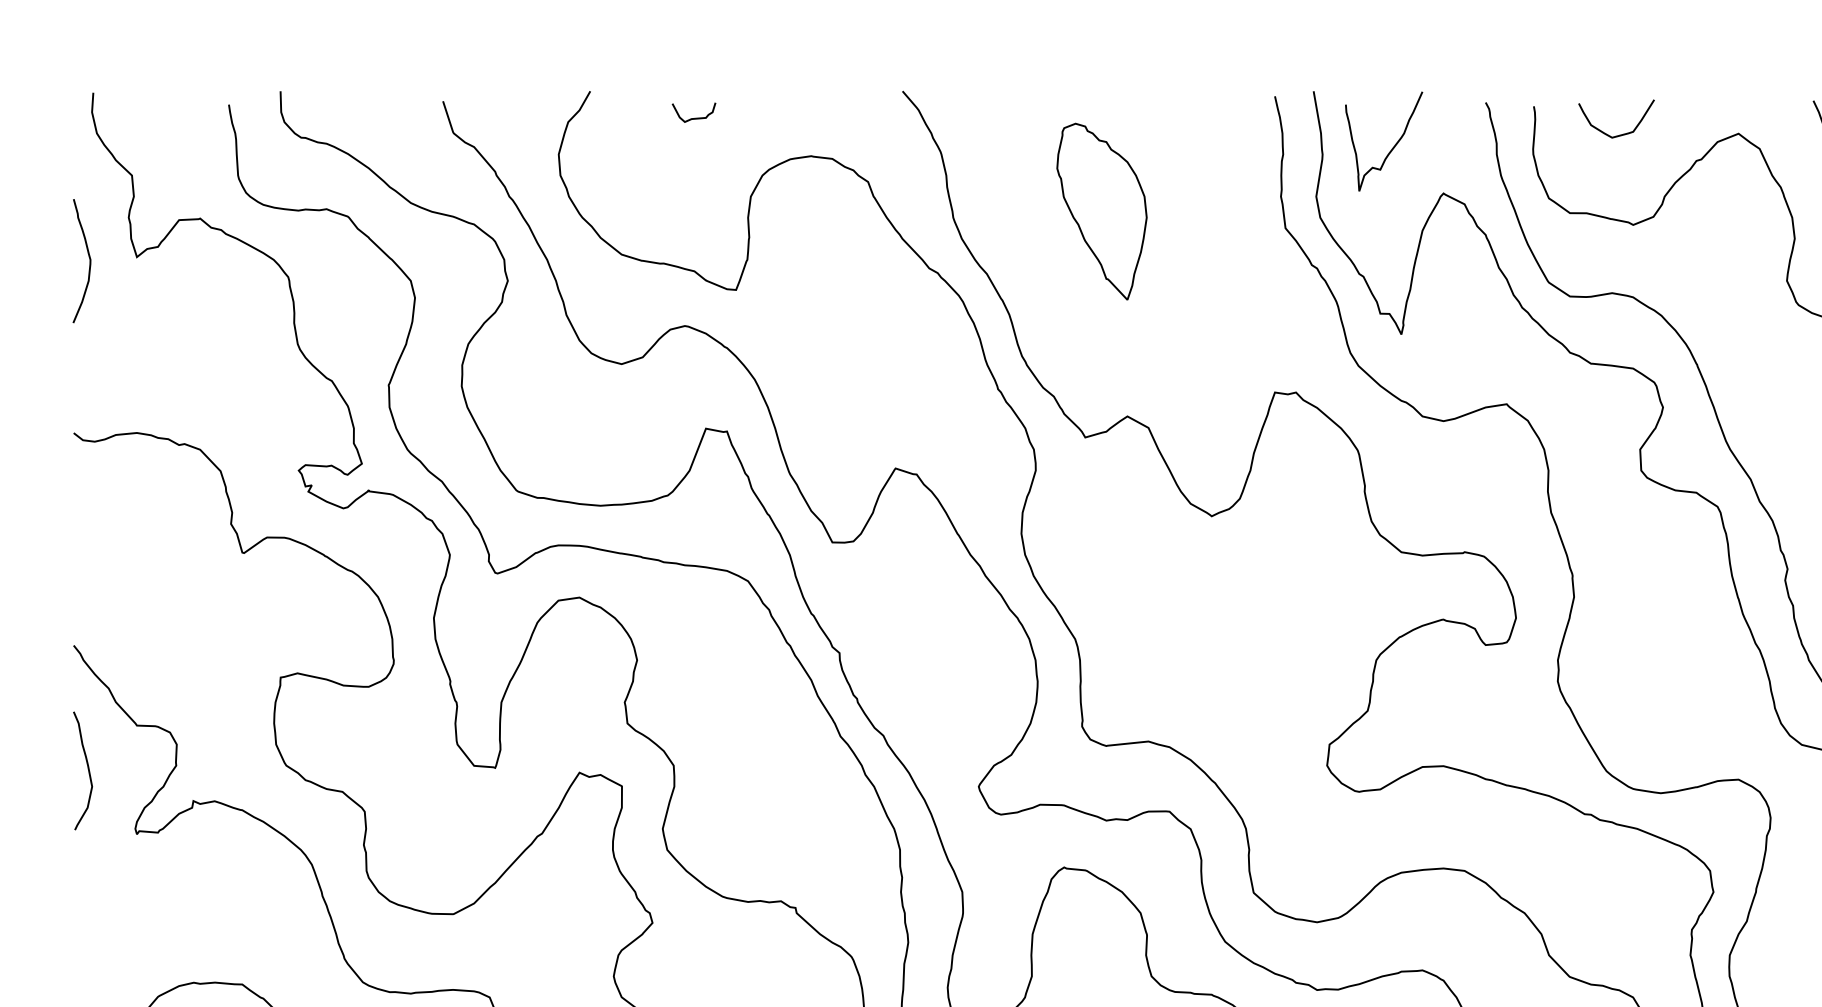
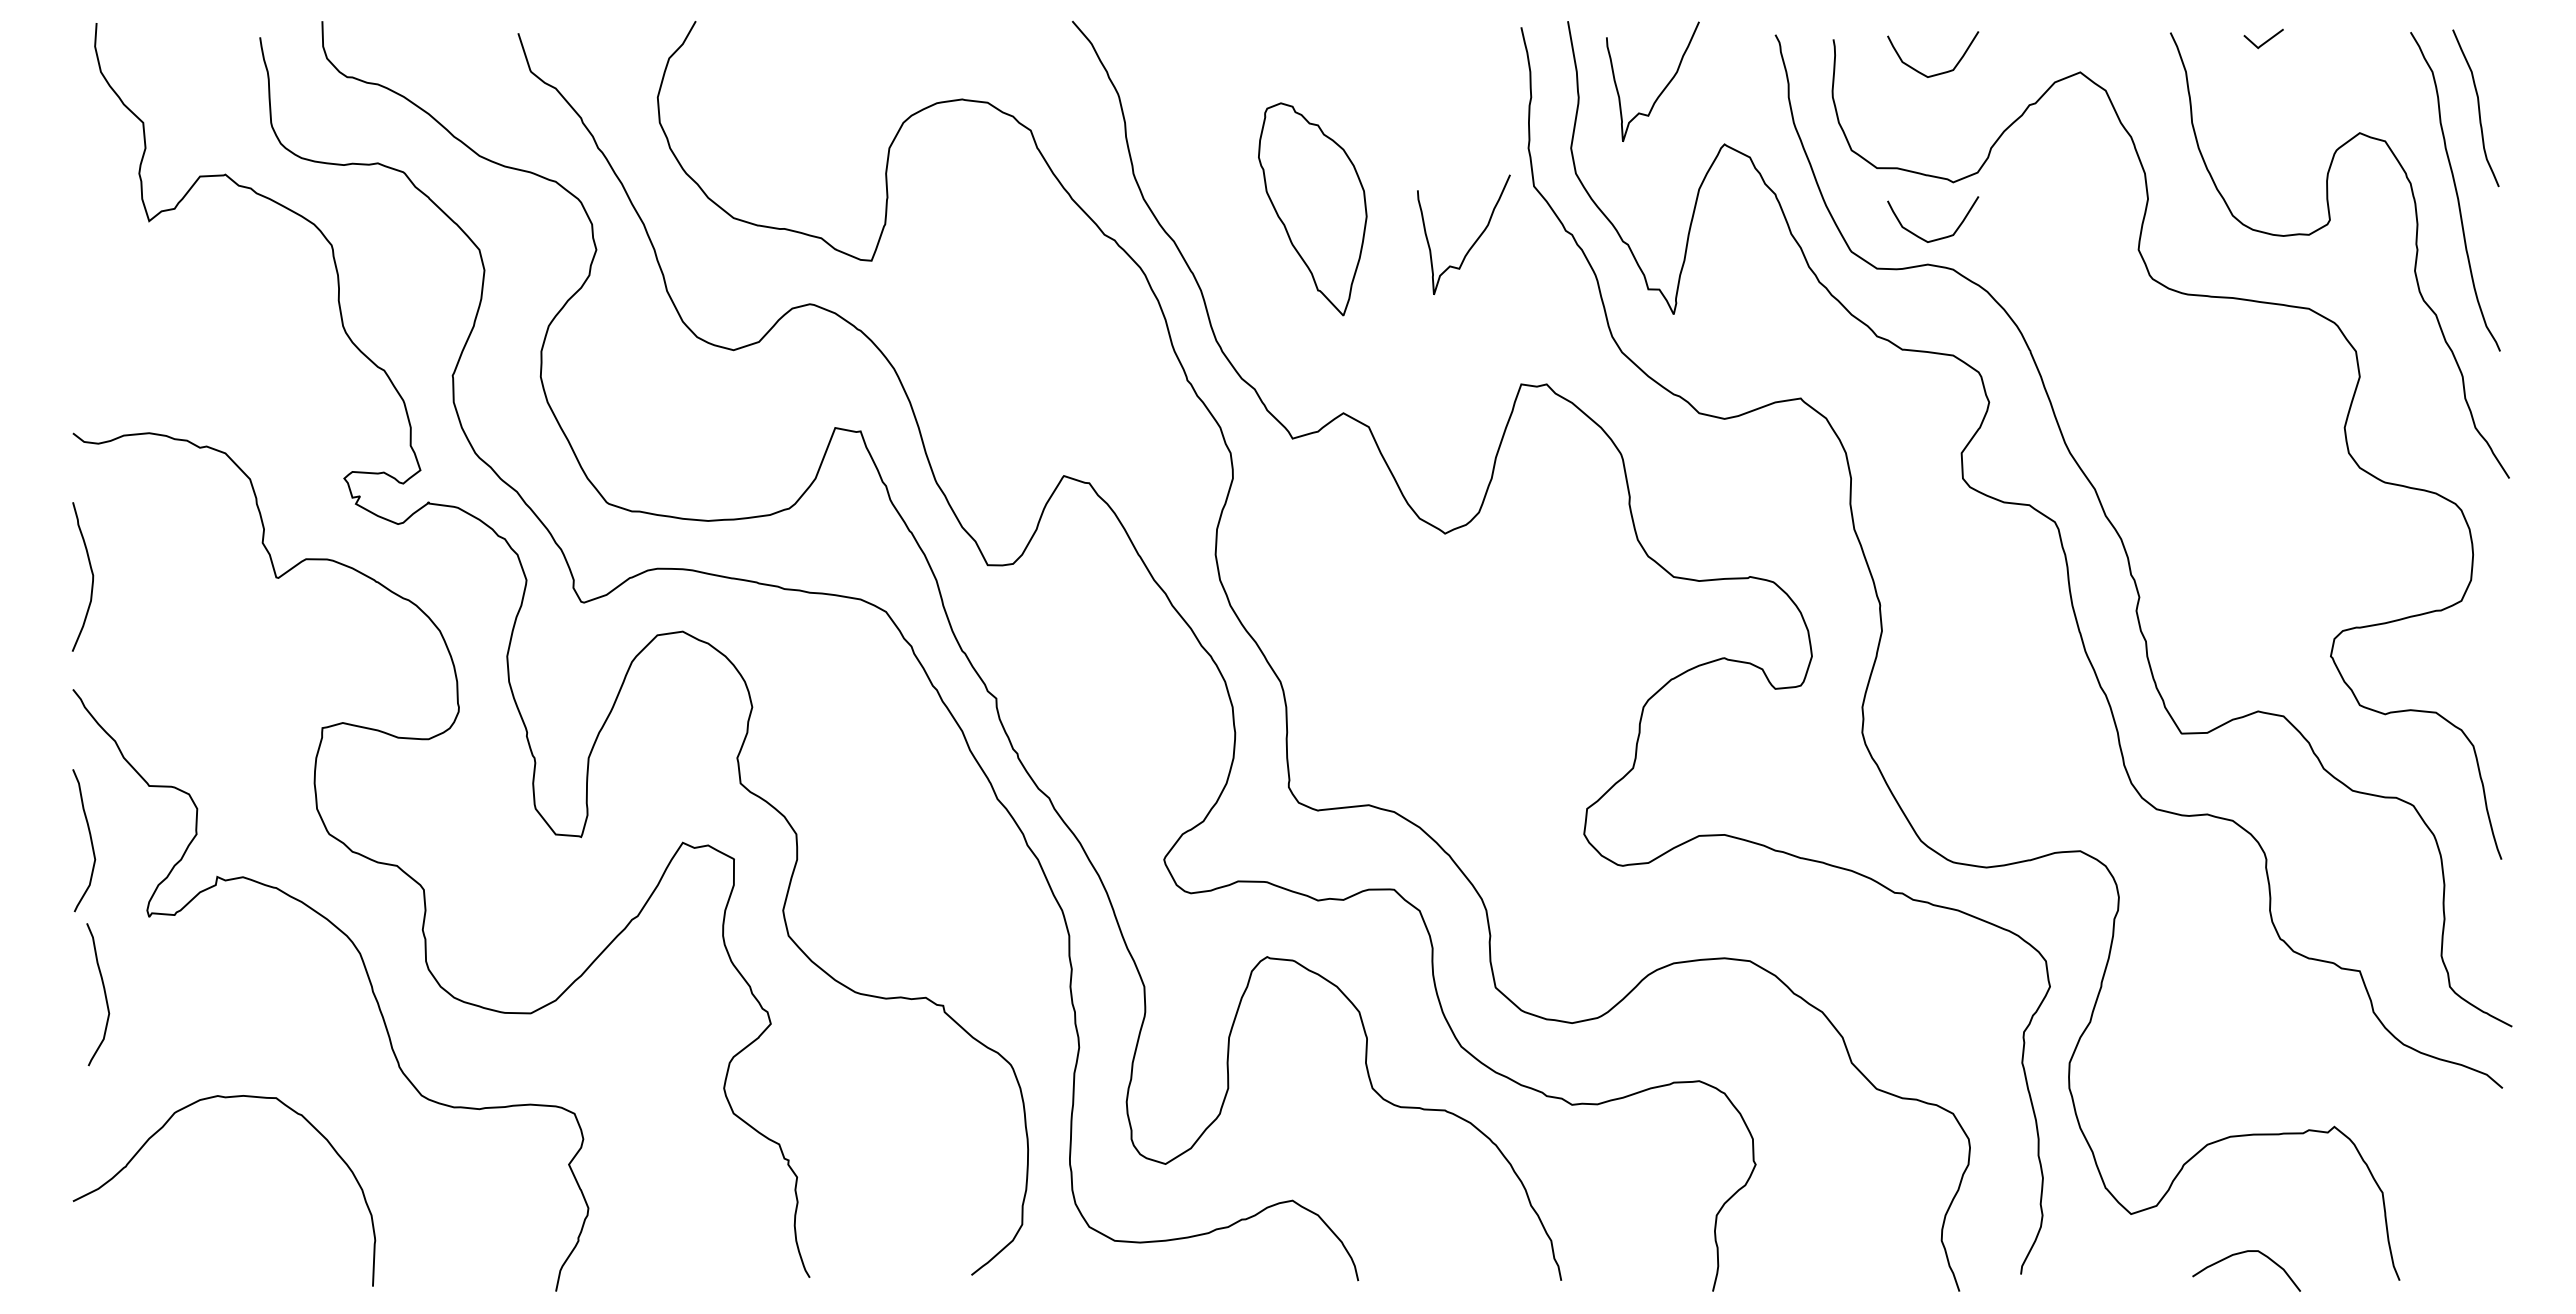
curve: (693, 118) -> (820, 53), removed
part: (1101, 211) -> (1312, 209), moved
curve: (89, 258) -> (91, 573), moved
curve: (1622, 270) -> (1940, 237), added
curve: (1236, 273) -> (1474, 241), added
curve: (99, 898) -> (104, 994), added

